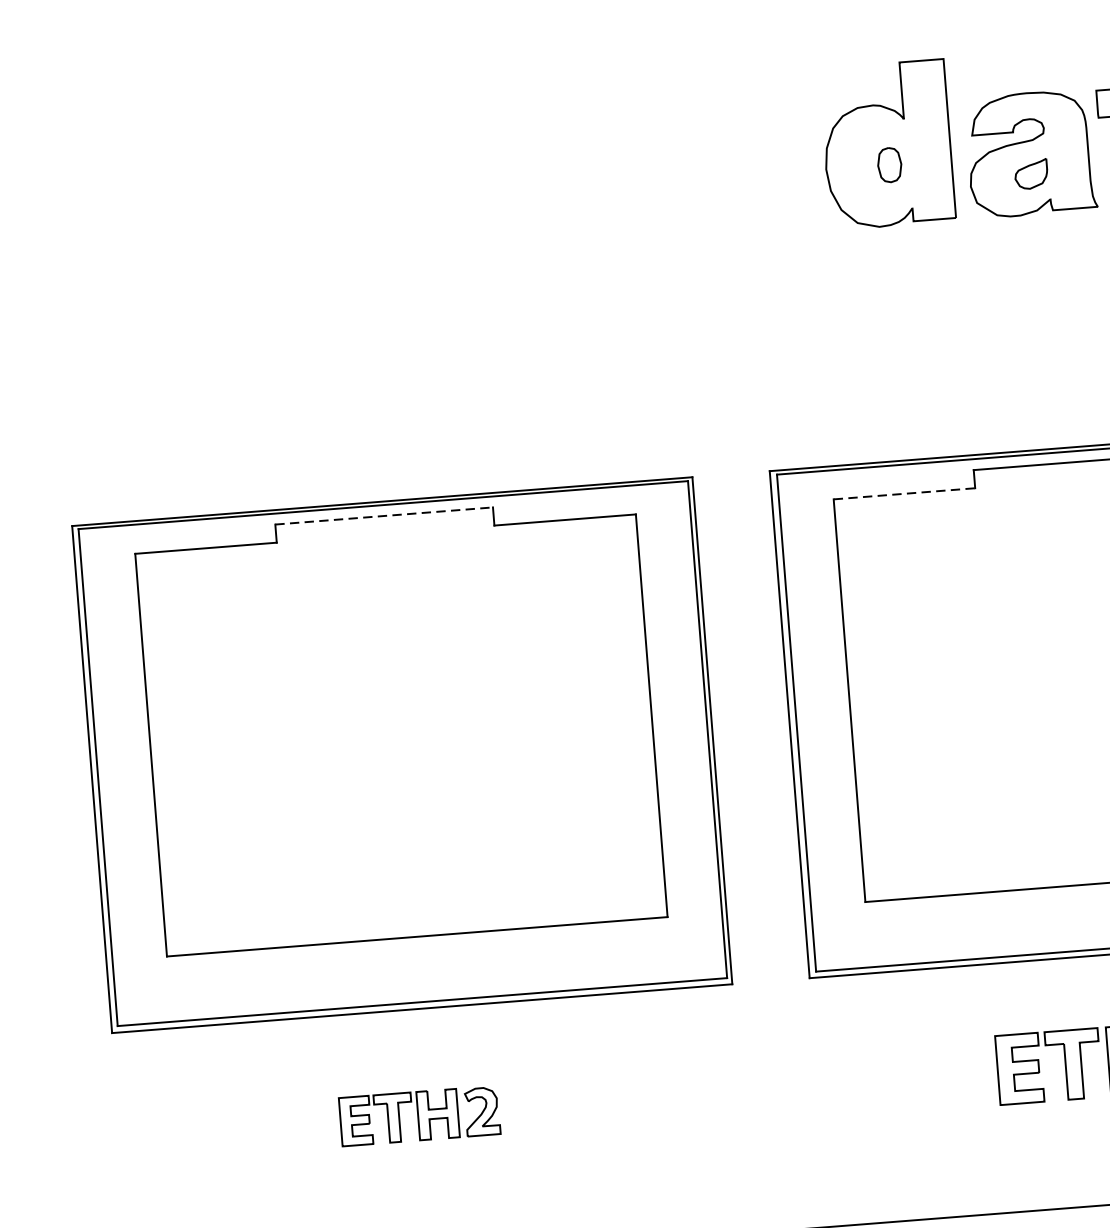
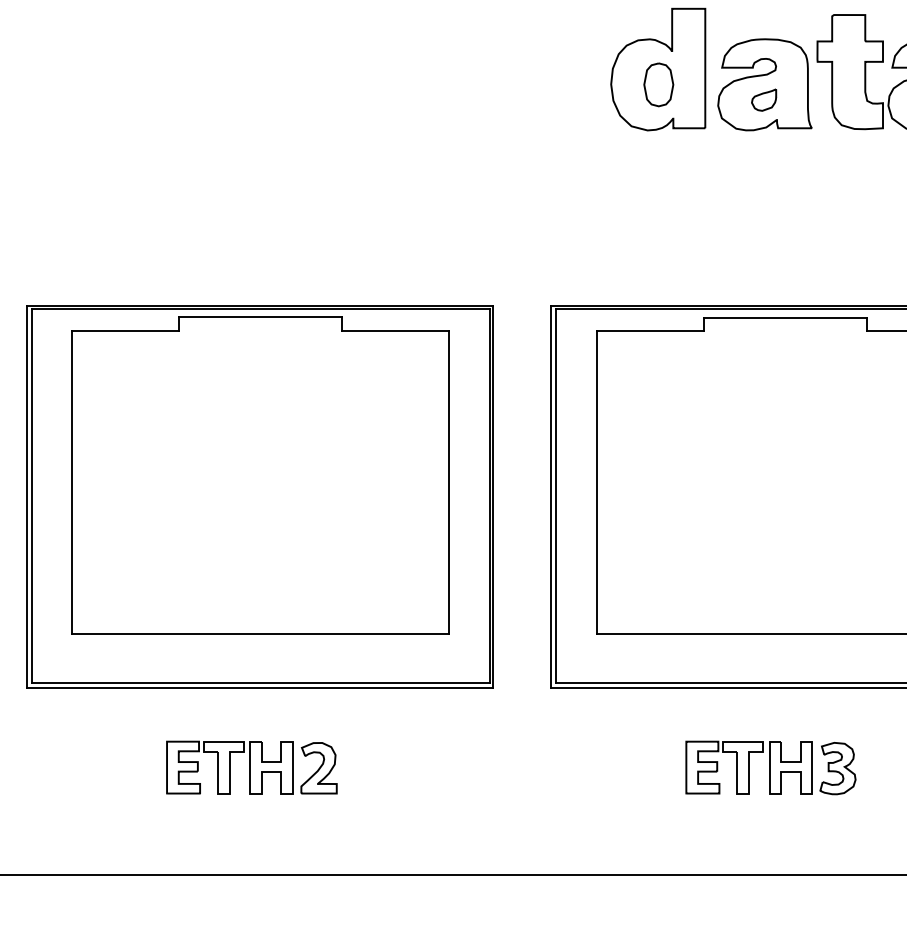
part: (889, 164) -> (658, 84), size x1.67
line: (905, 493) -> (651, 331), dashed -> solid
line: (384, 516) -> (260, 317), dashed -> solid
part: (419, 1116) -> (251, 767), size x1.43

